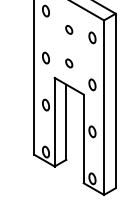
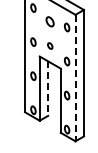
part: (69, 29) -> (50, 21), size x1.6
line: (104, 108) -> (75, 78), solid -> dashed
line: (66, 123) -> (48, 89), solid -> dashed

